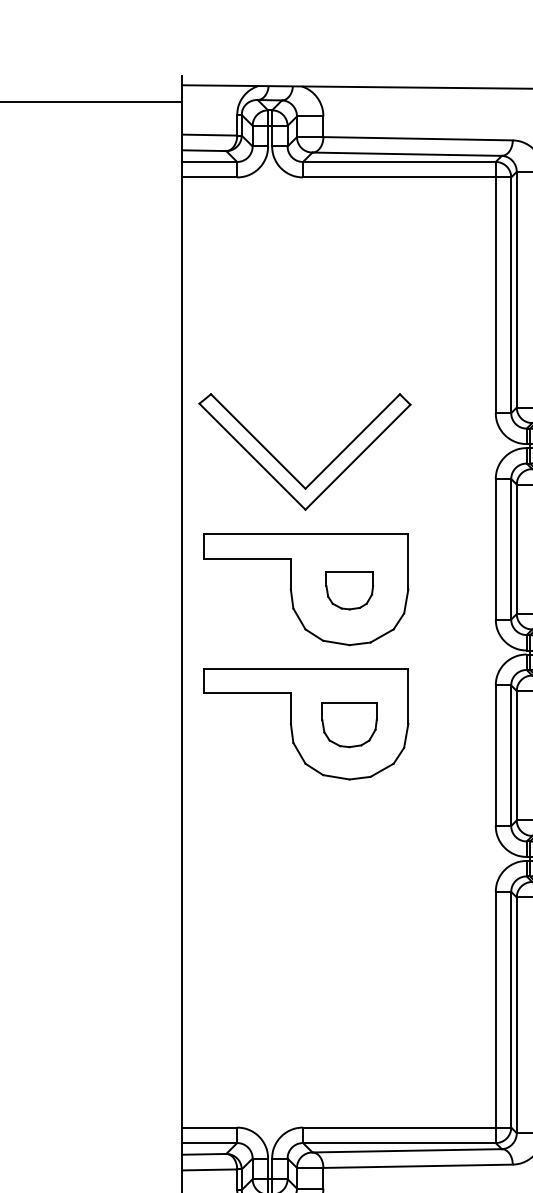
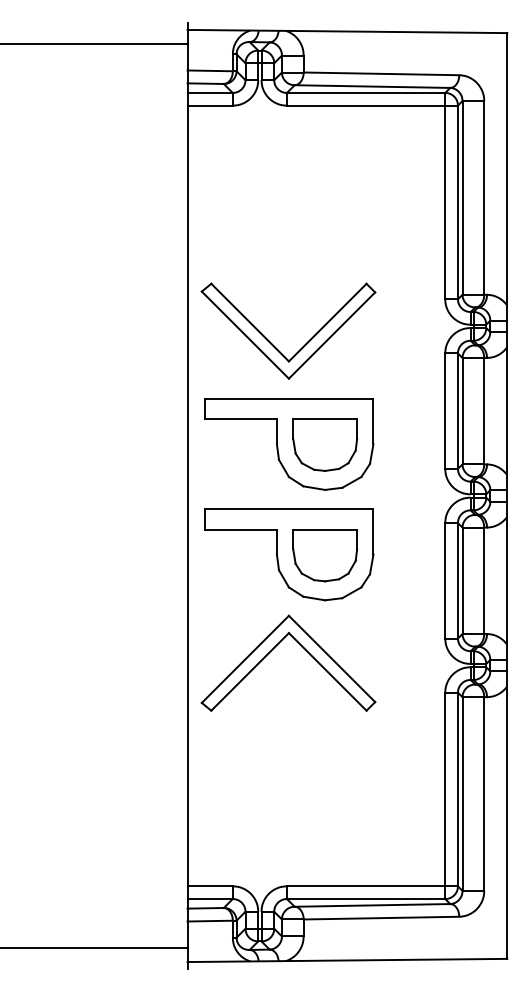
part: (349, 589) -> (325, 444), size x1.67
part: (348, 724) -> (324, 555), size x1.43
part: (287, 838) -> (274, 648), added

